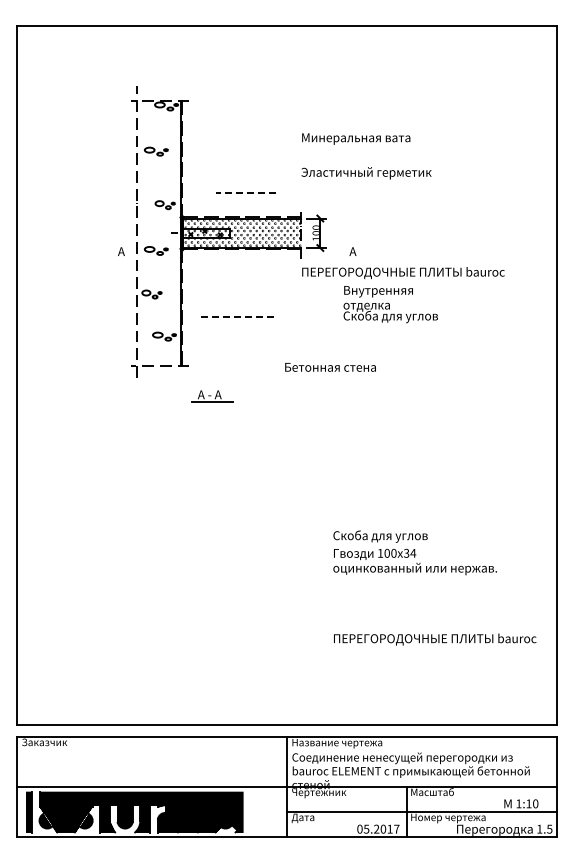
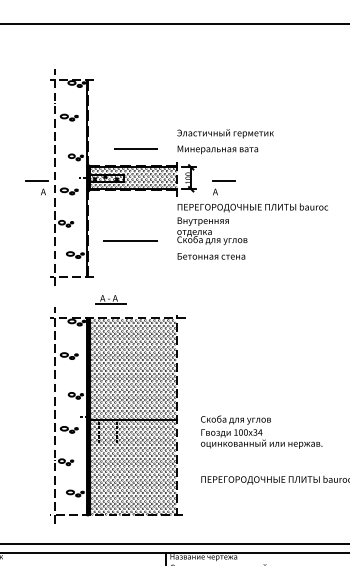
text: (356, 138) -> (218, 149), moved
line: (245, 193) -> (135, 148), dashed -> solid
line: (112, 237) -> (36, 181), added
line: (364, 237) -> (224, 181), added
text: (390, 304) -> (212, 231), moved
line: (239, 317) -> (131, 240), dashed -> solid
text: (330, 367) -> (211, 256), moved
part: (221, 552) -> (117, 415), added
text: (414, 552) -> (261, 431), moved

